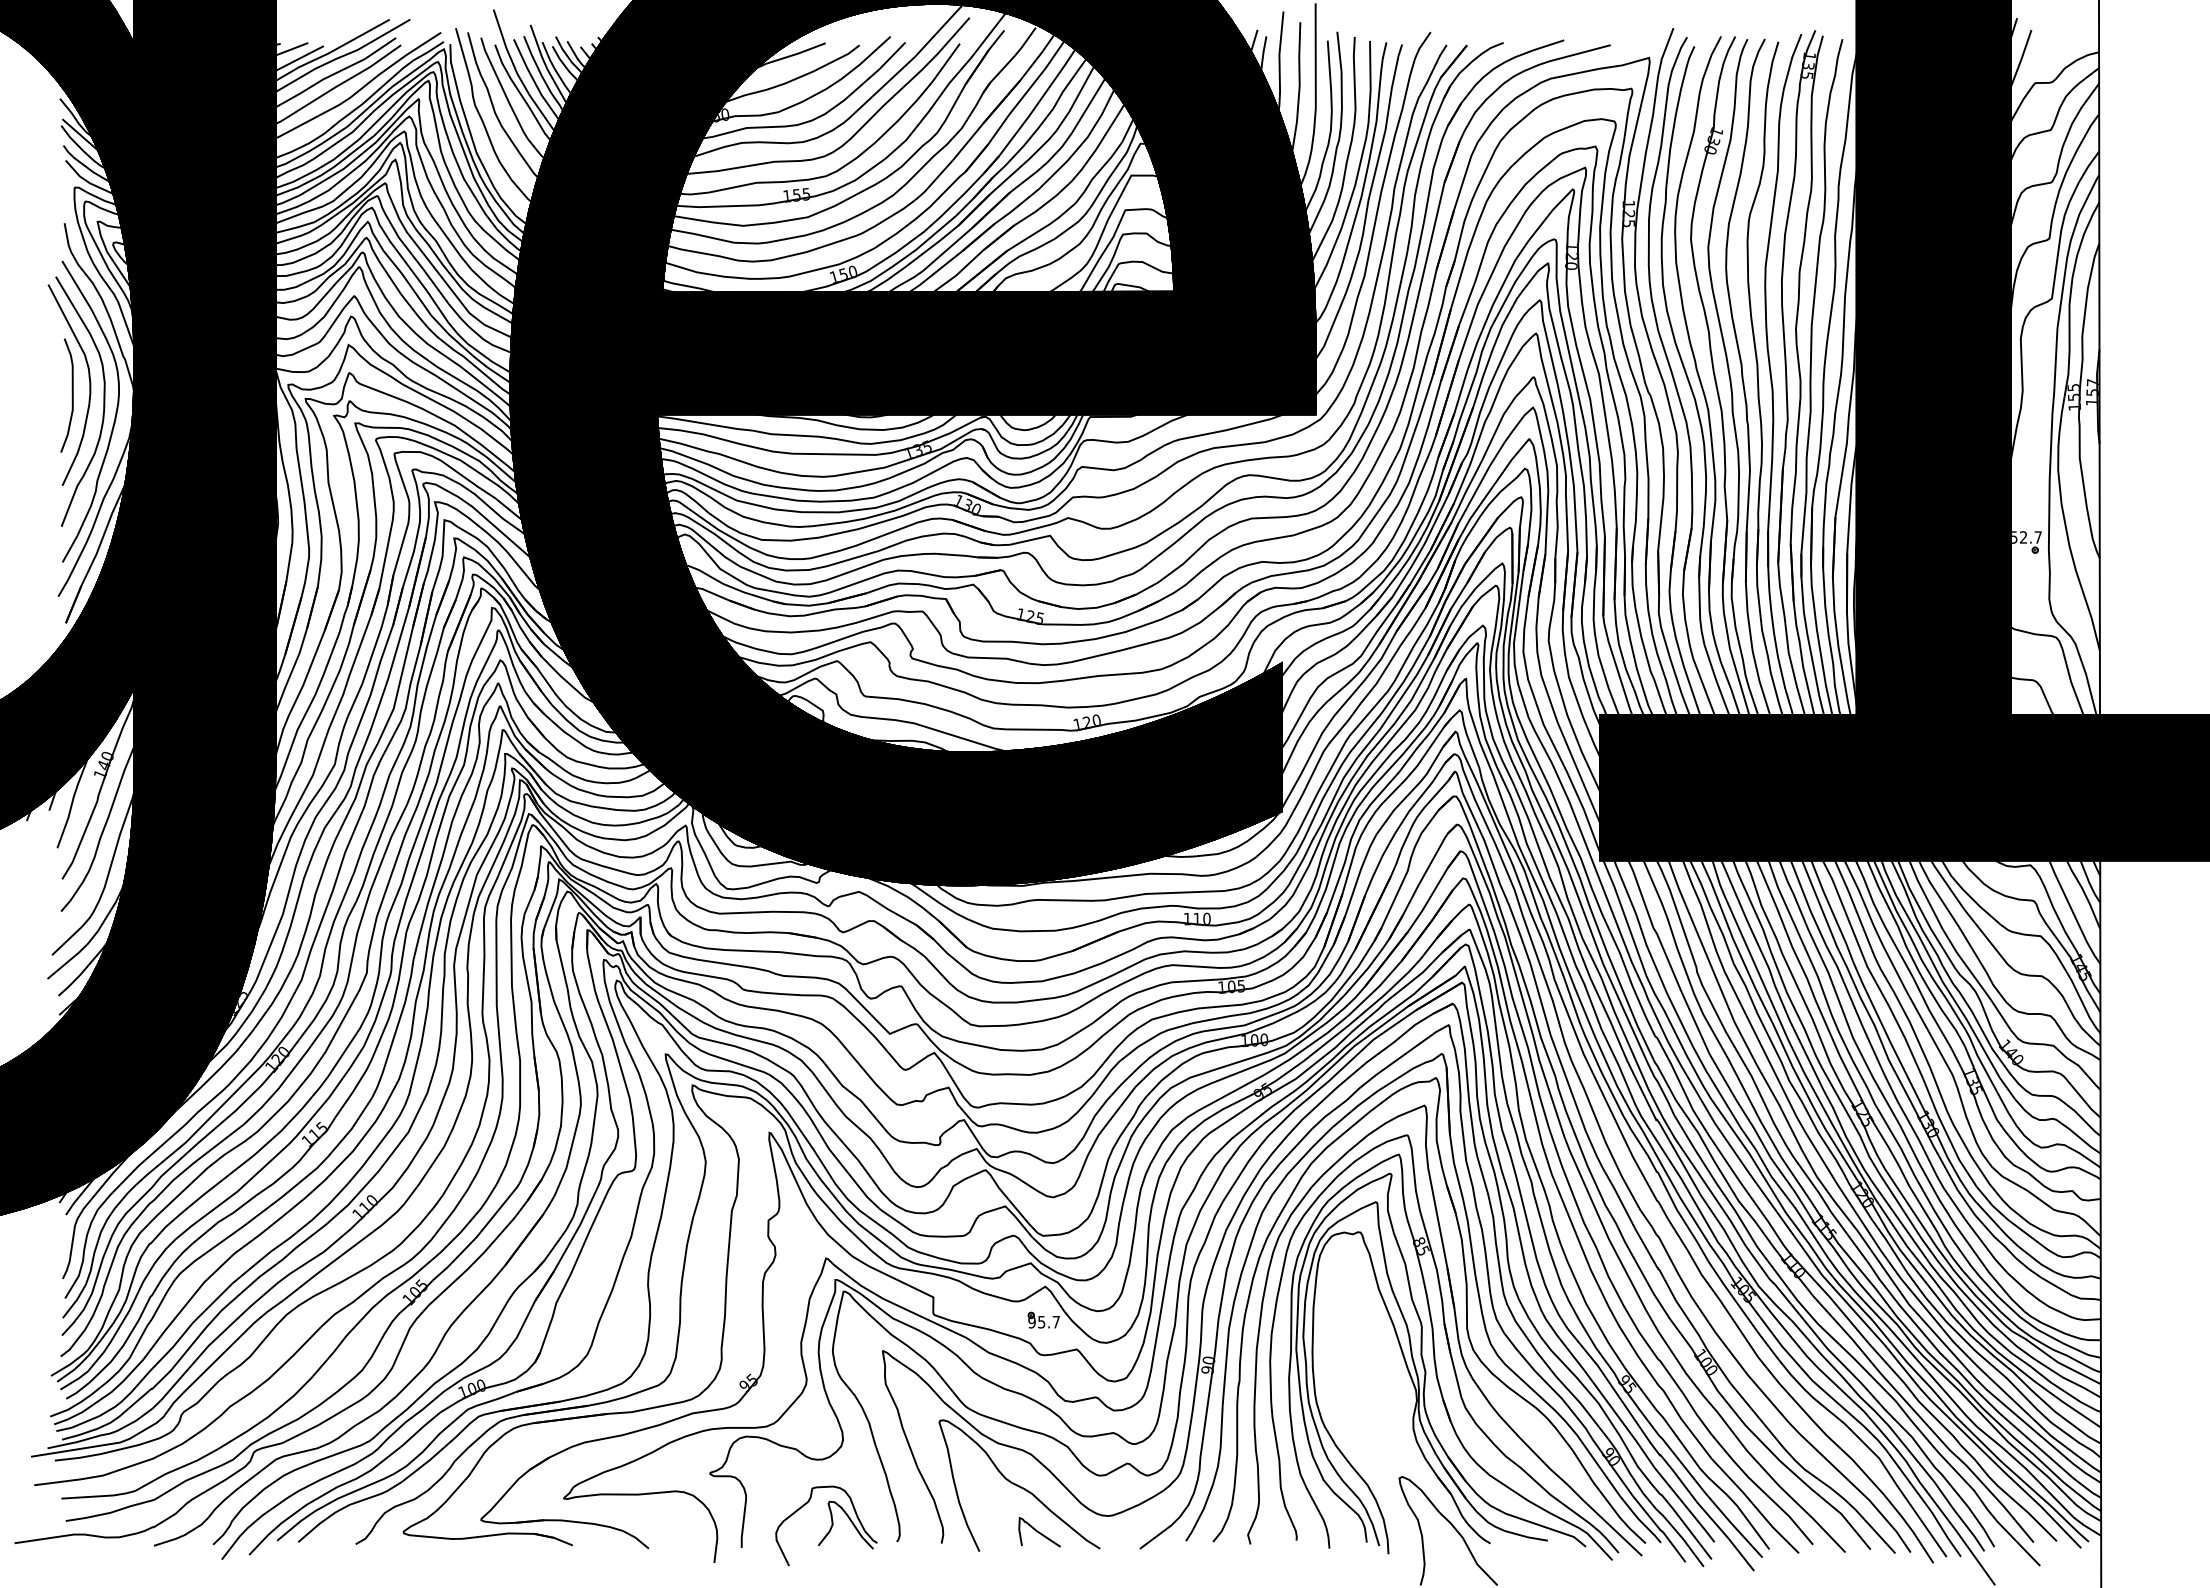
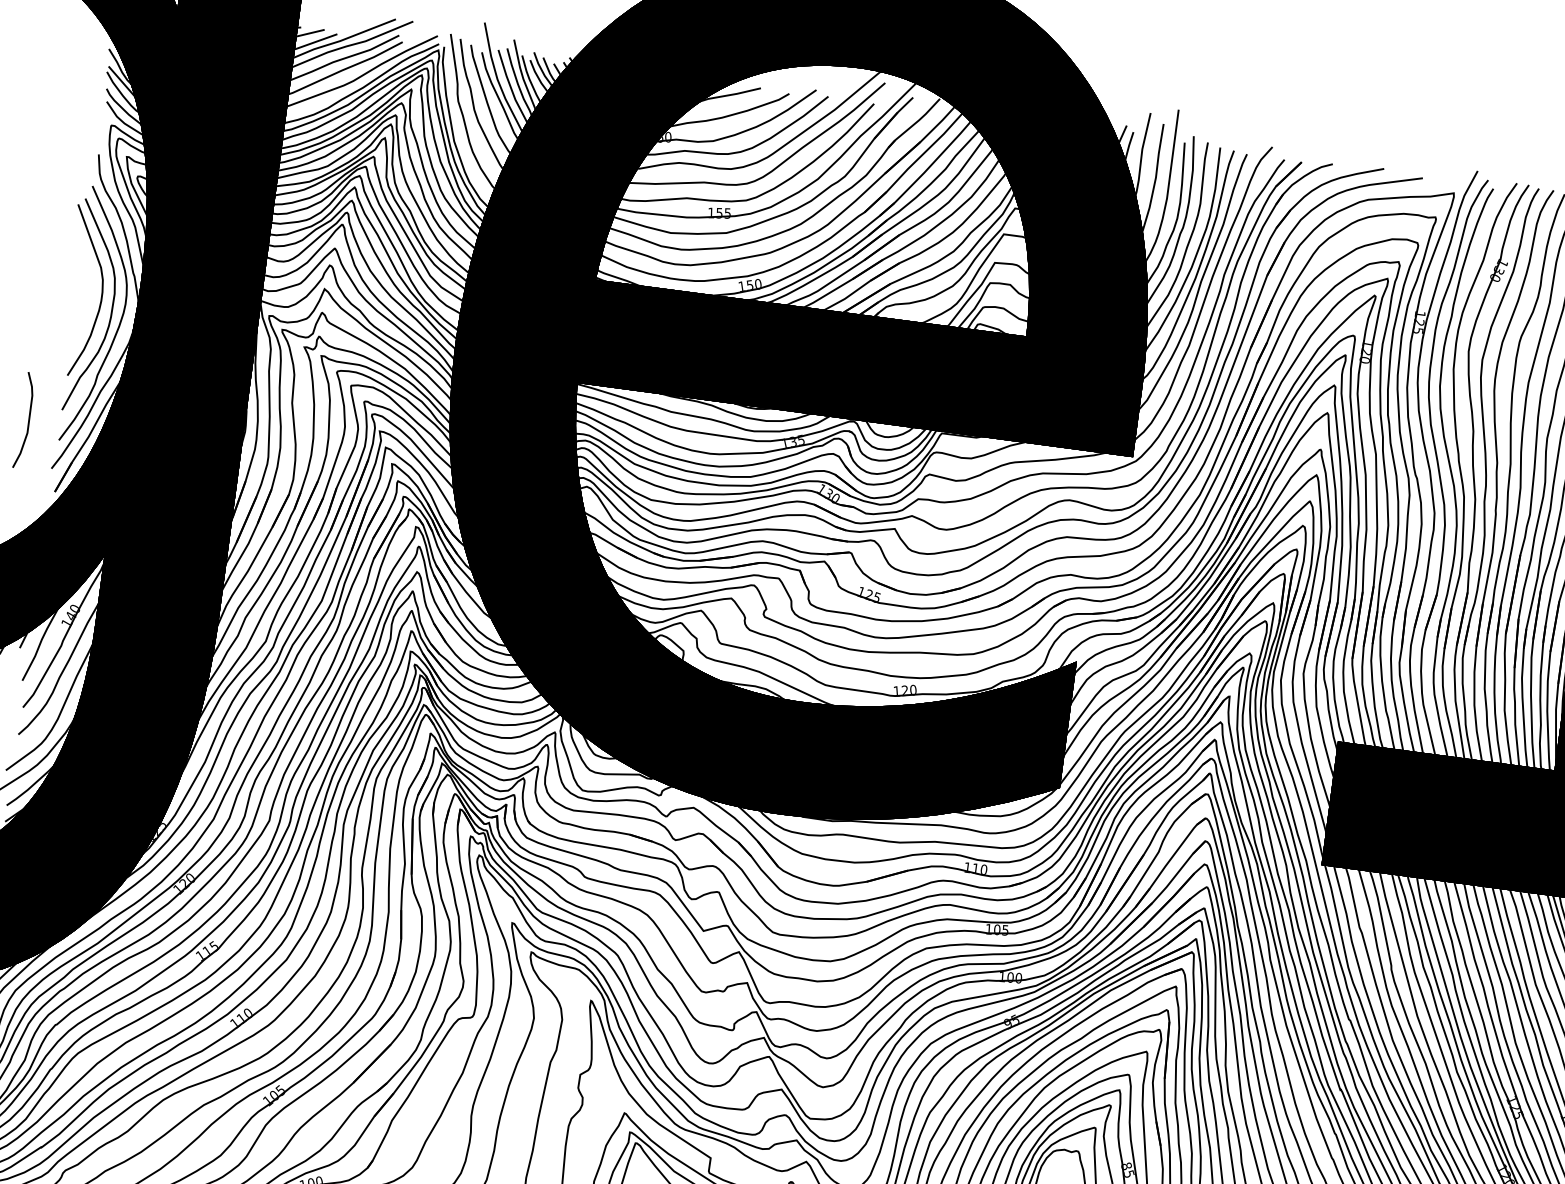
curve: (71, 395) -> (27, 420), moved

